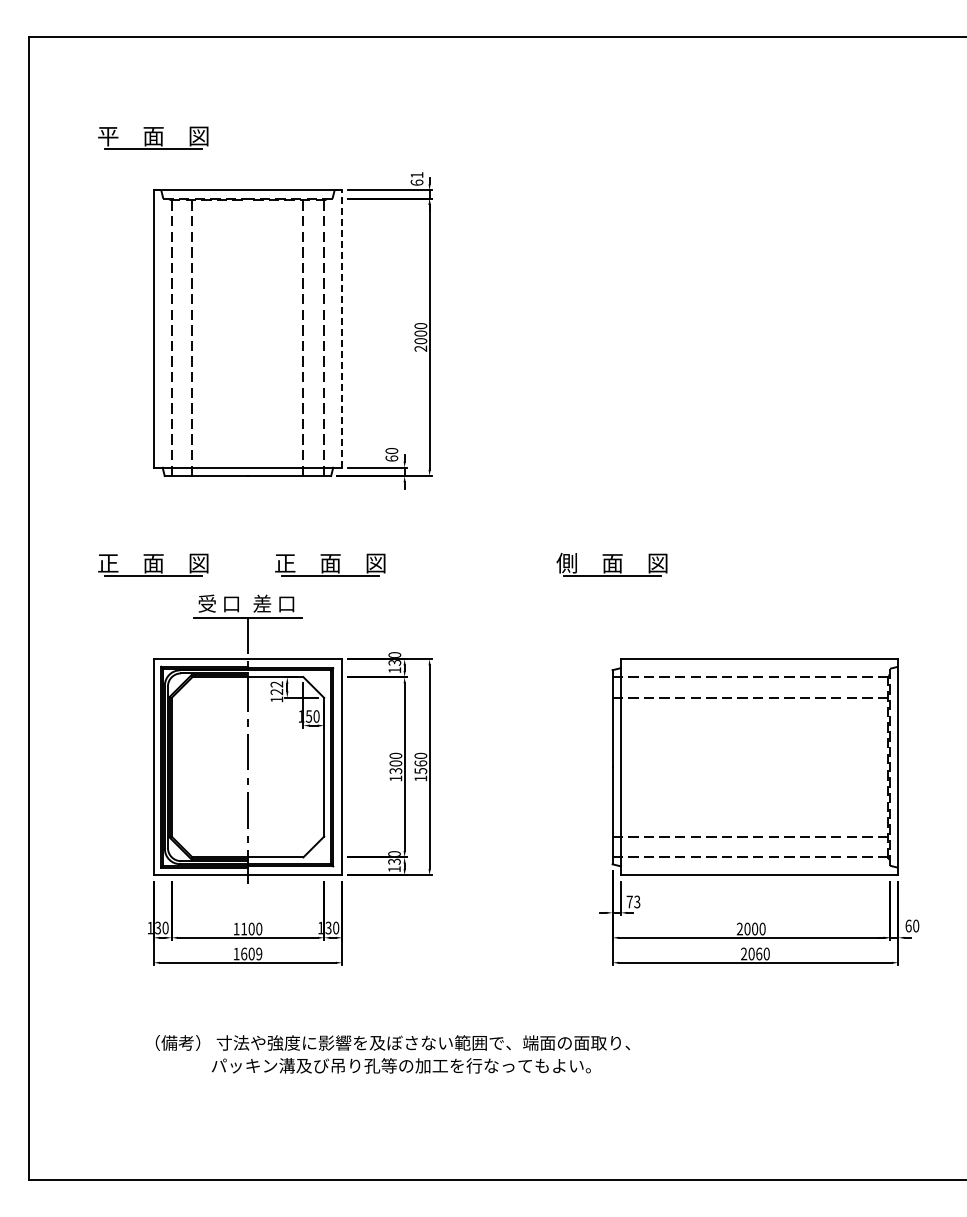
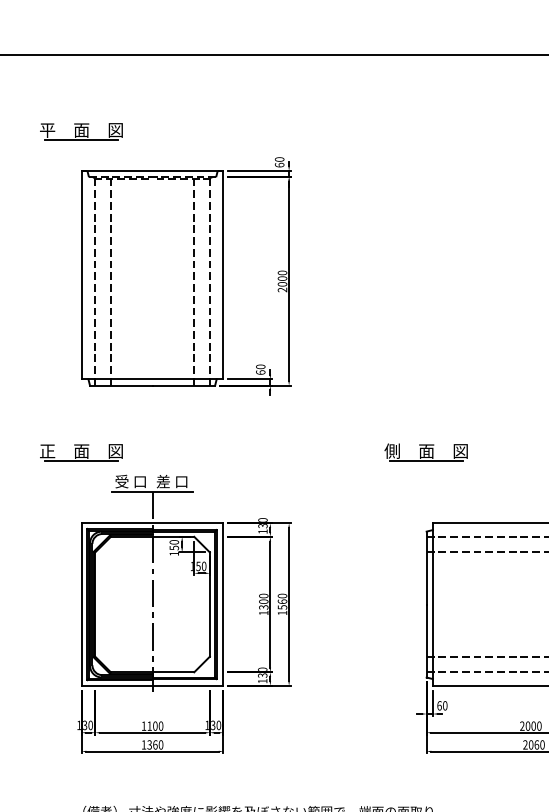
text: (416, 175) -> (279, 159), 61 -> 60
line: (342, 329) -> (223, 275), dashed -> solid
part: (330, 564) -> (214, 452), removed
text: (276, 688) -> (174, 545), 122 -> 150
text: (633, 901) -> (442, 705), 73 -> 60
text: (251, 953) -> (155, 744), 1609 -> 1360

